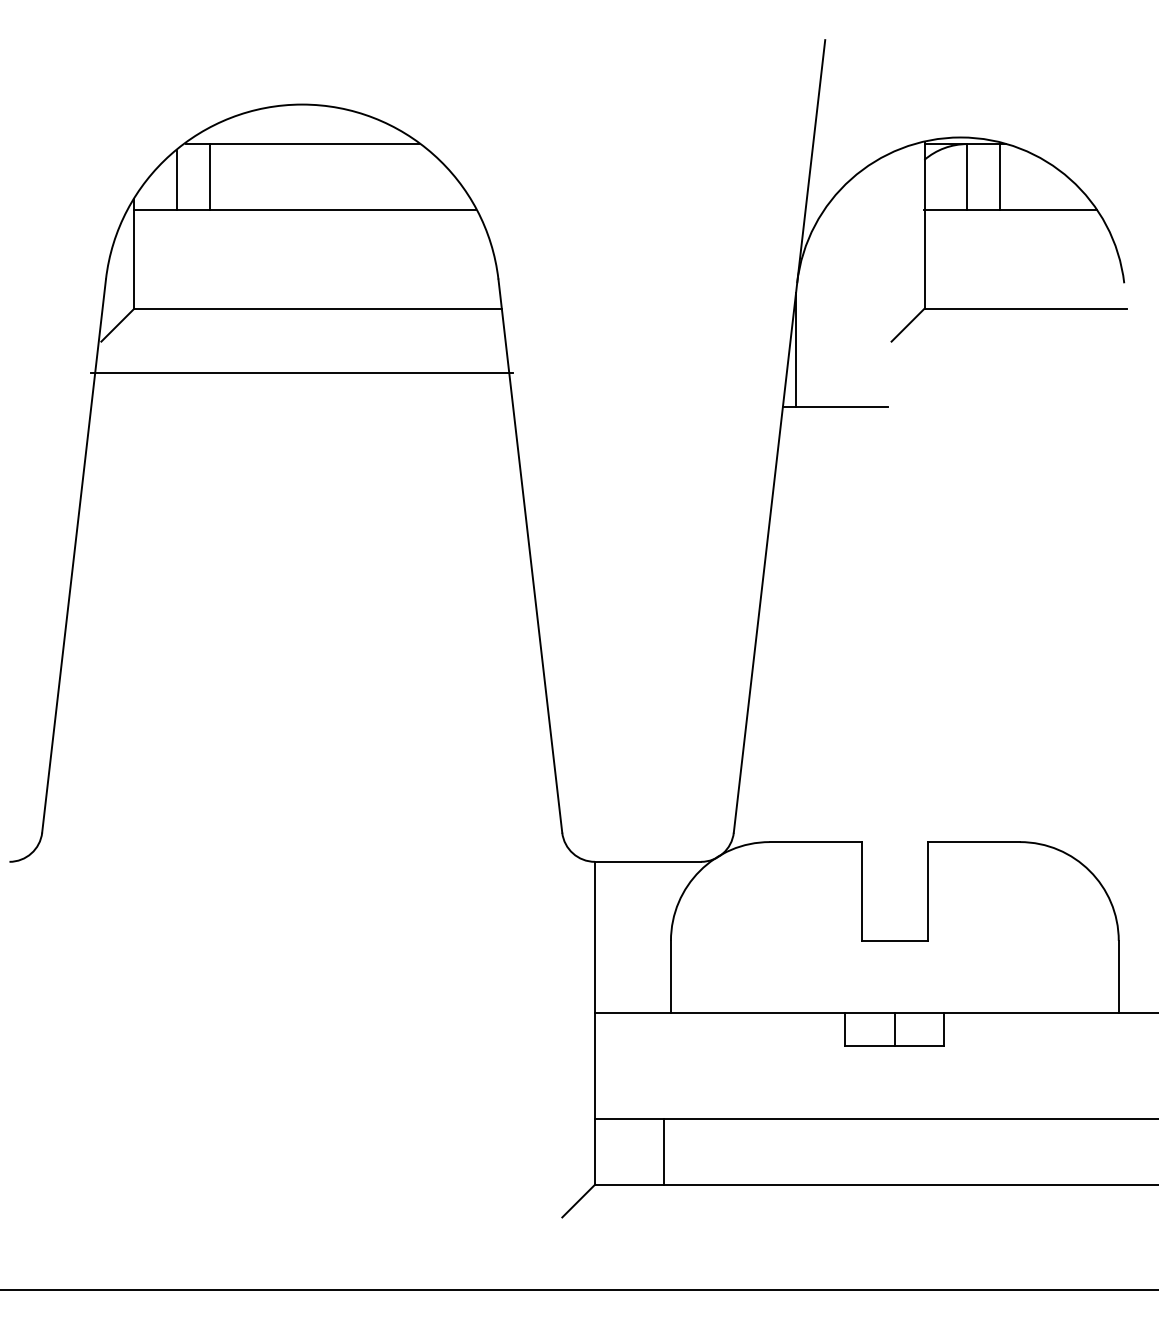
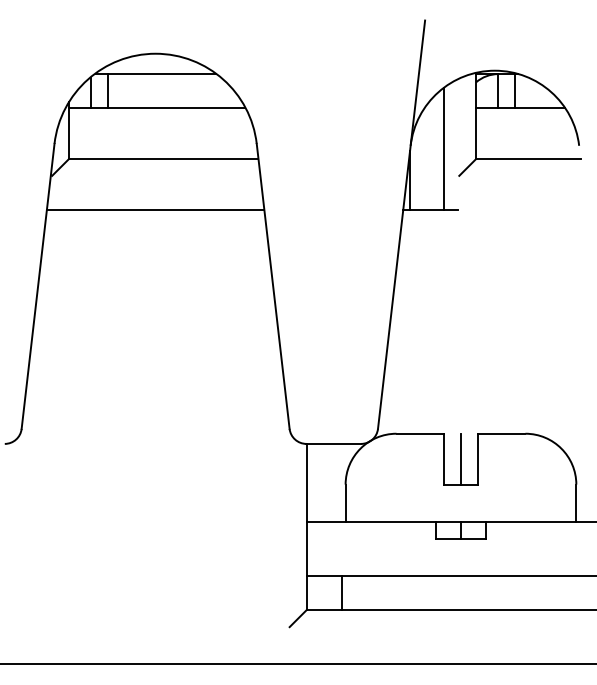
line: (862, 288) -> (444, 148), added
line: (301, 371) -> (155, 209), moved
line: (893, 890) -> (460, 458), added

